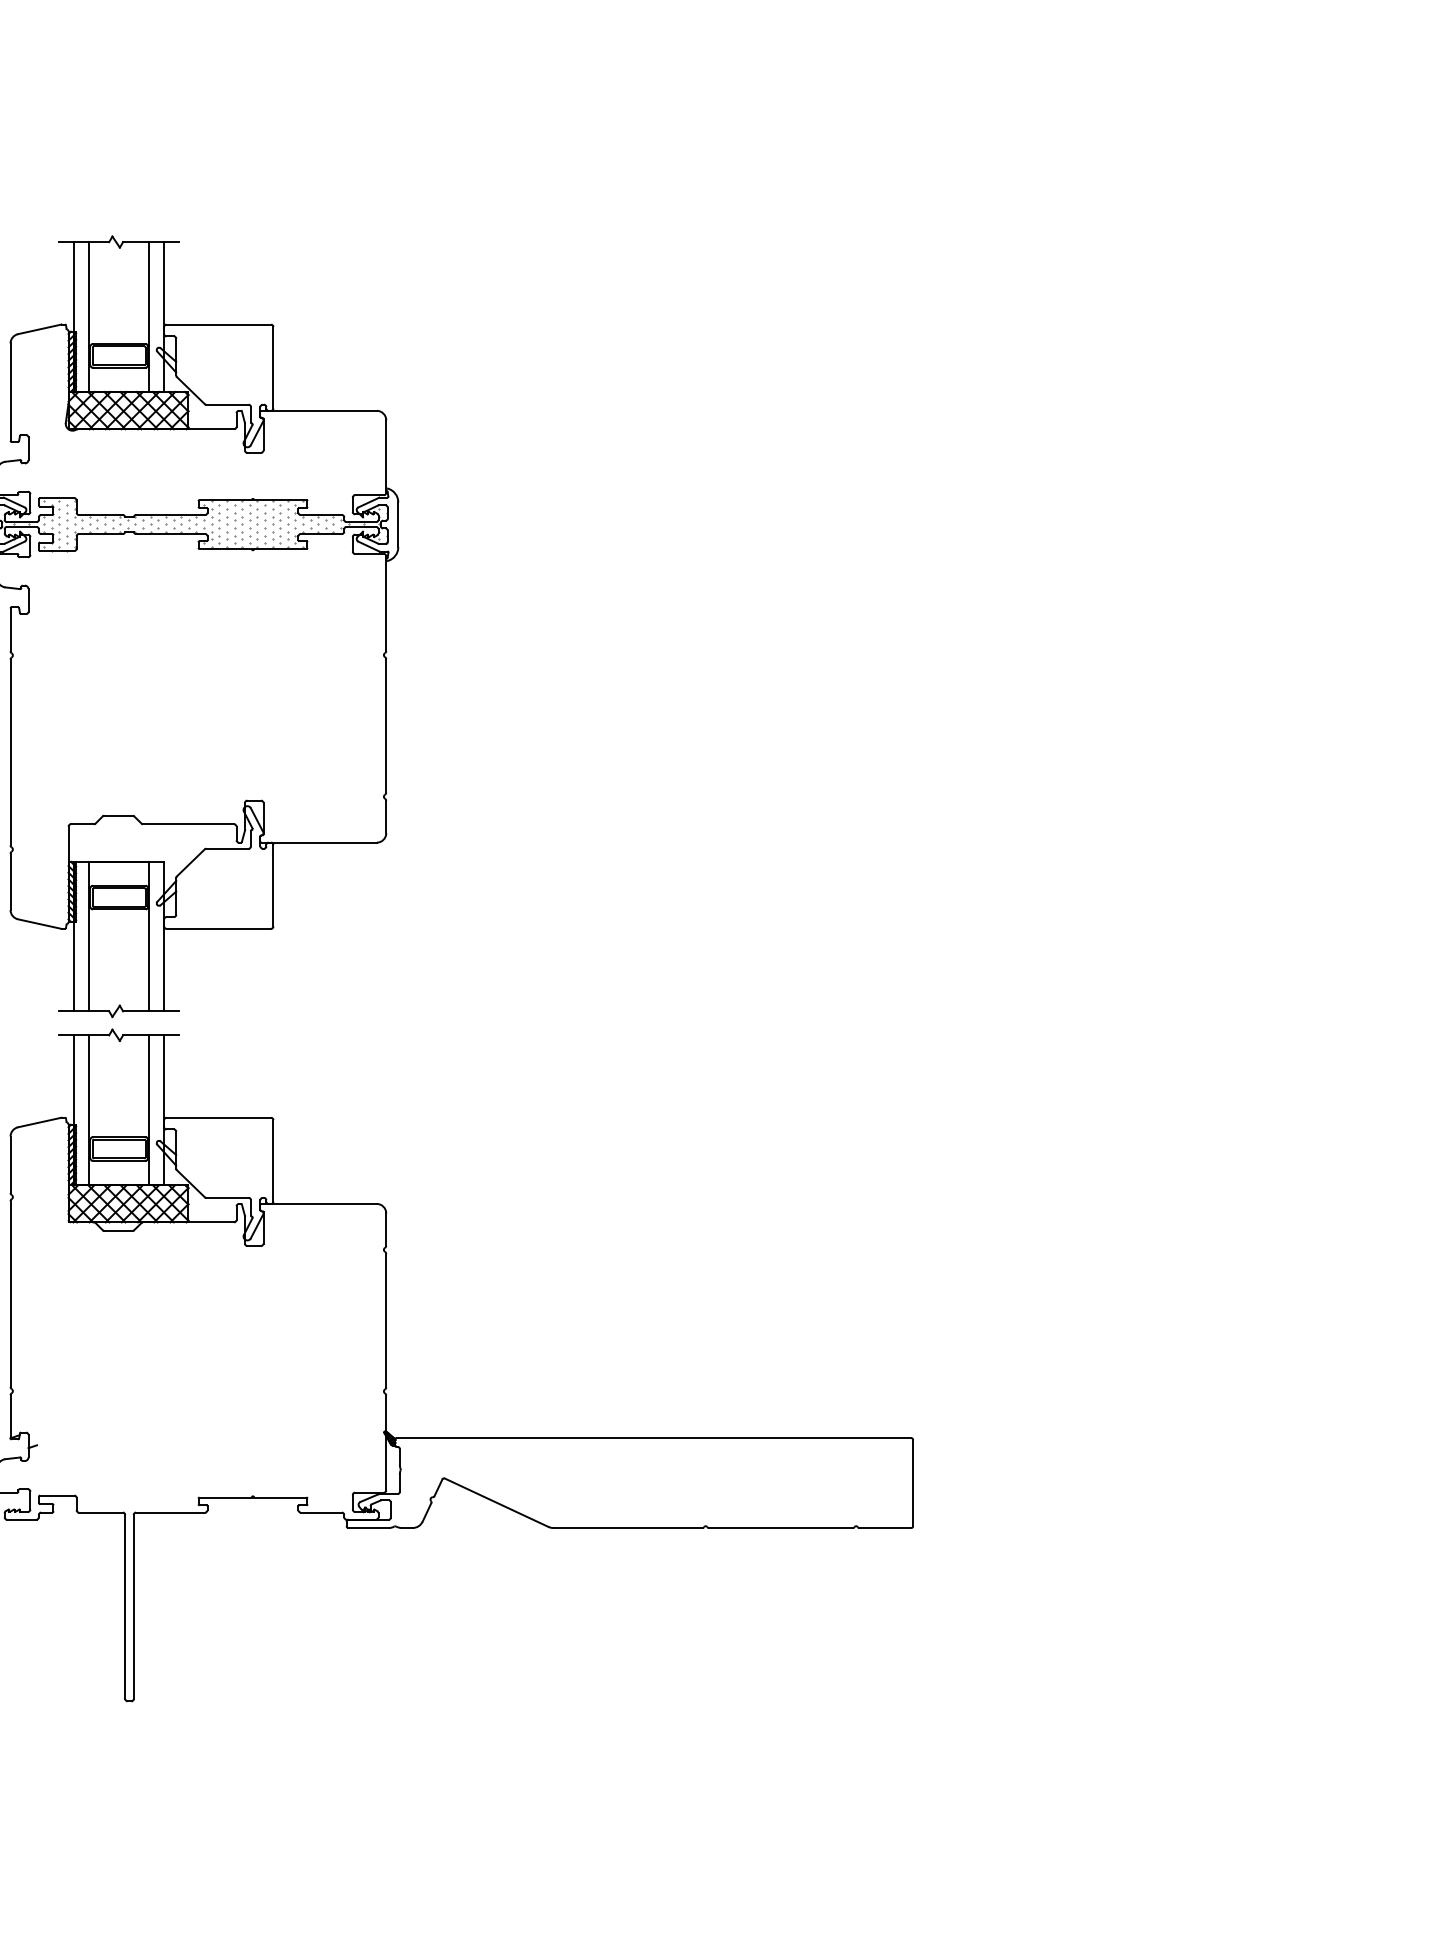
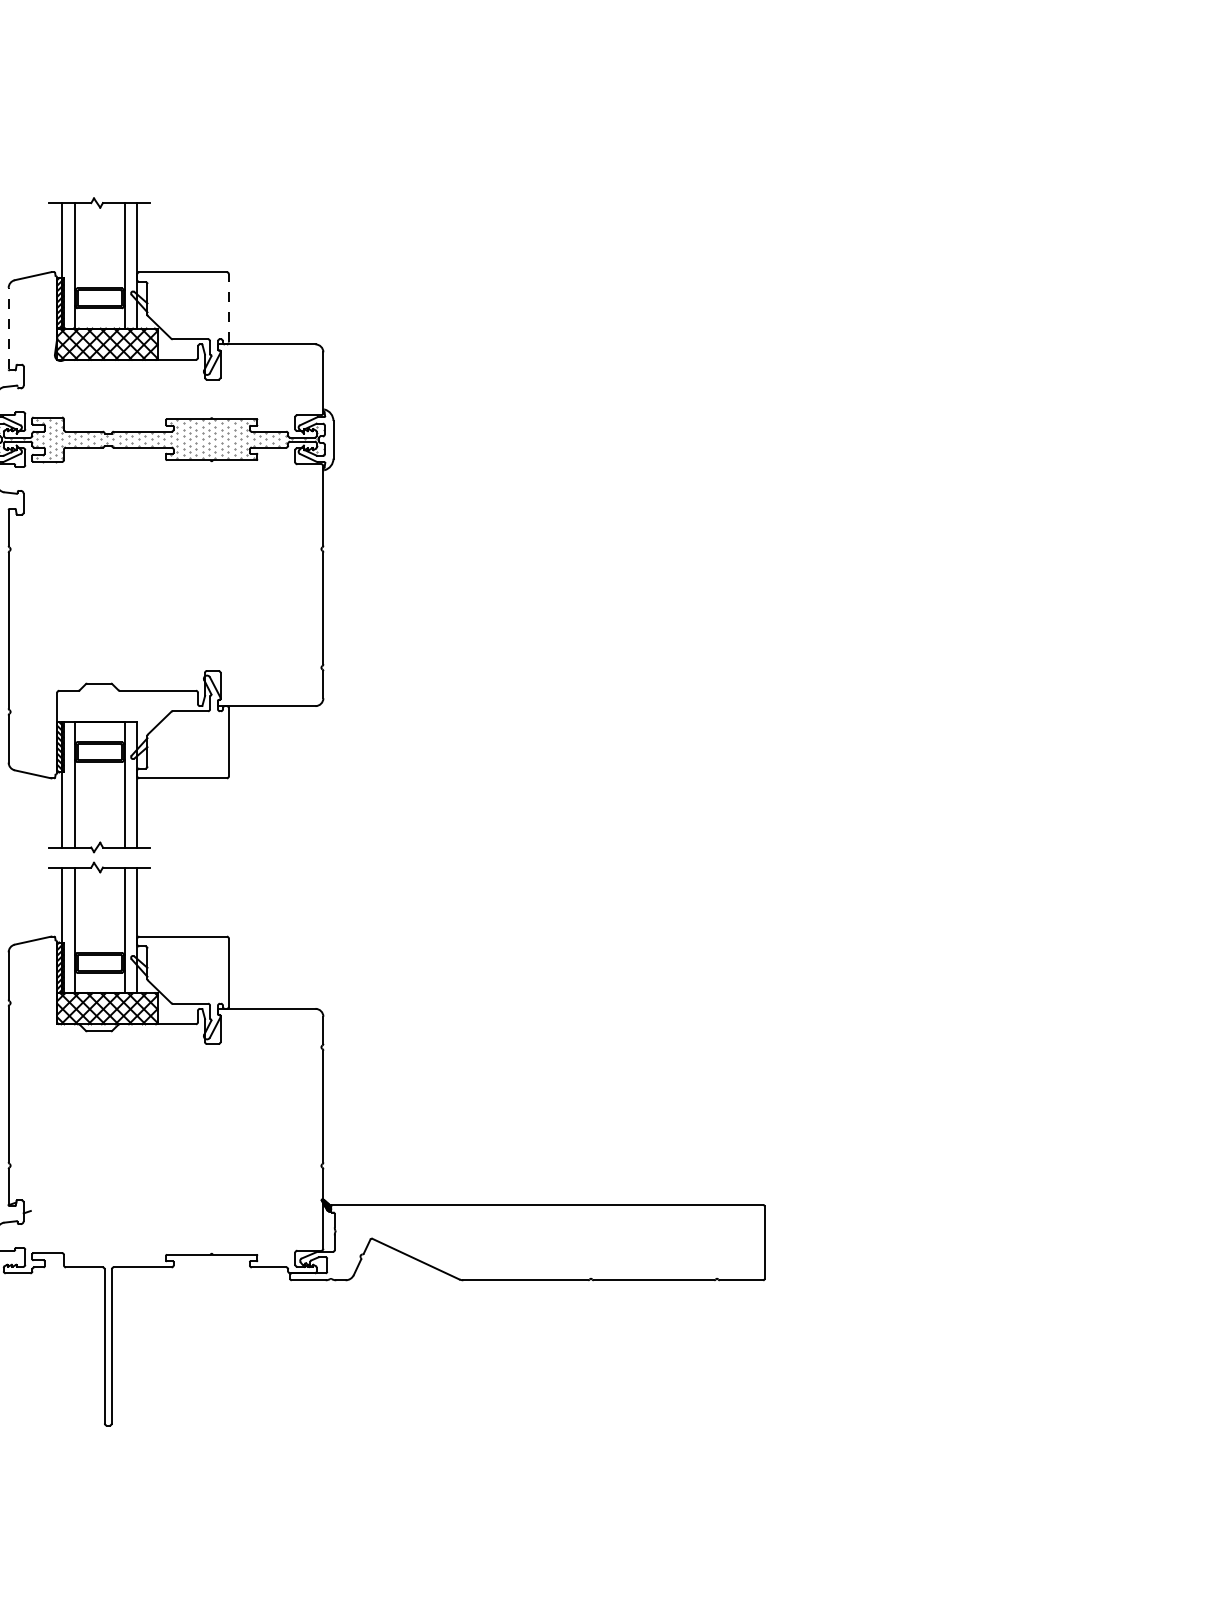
line: (272, 366) -> (228, 307), solid -> dashed
line: (10, 391) -> (8, 328), solid -> dashed

